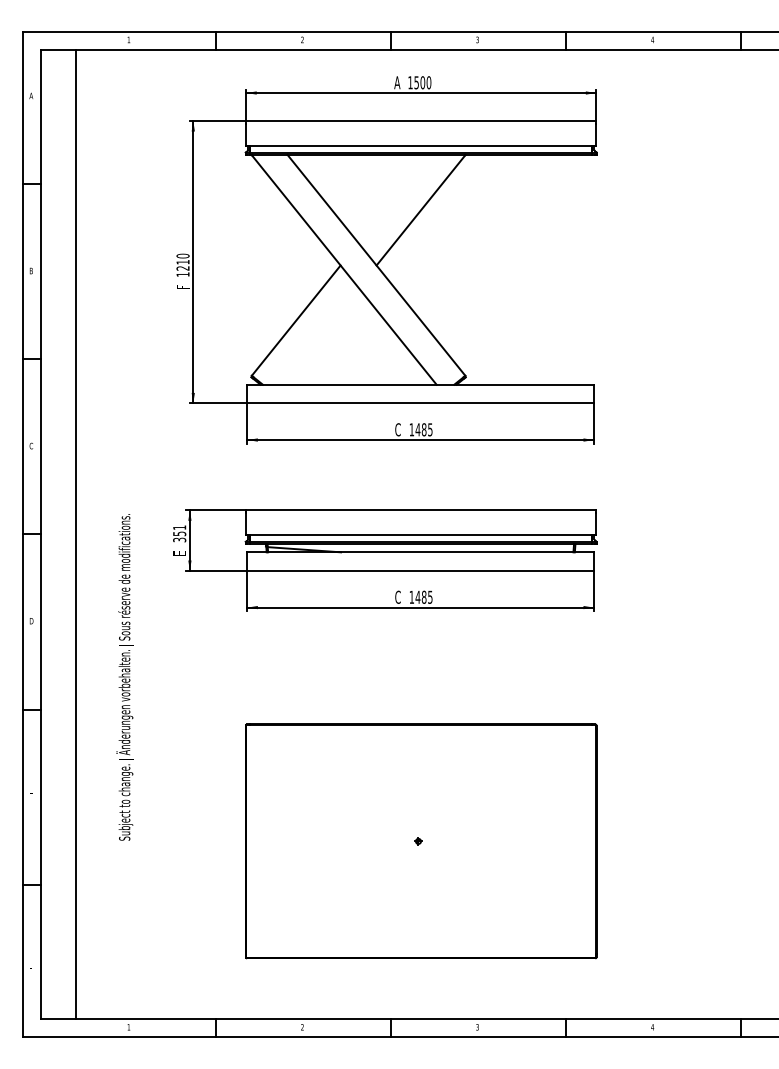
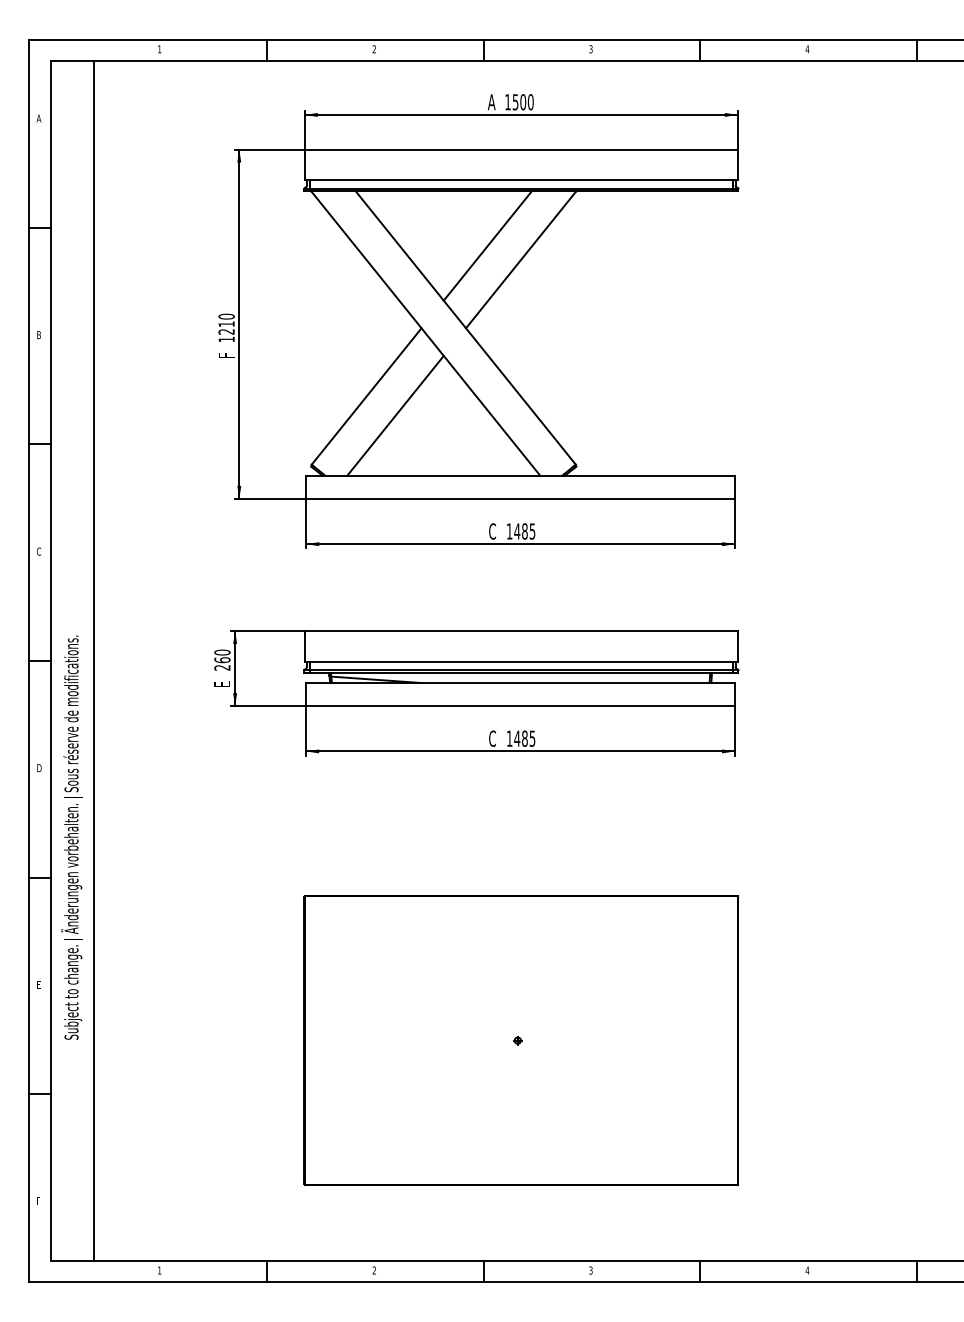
line: (393, 198) -> (486, 245), added
line: (319, 335) -> (395, 414), added
text: (179, 533) -> (222, 659), 351 -> 260
text: (124, 677) -> (71, 837), moved

